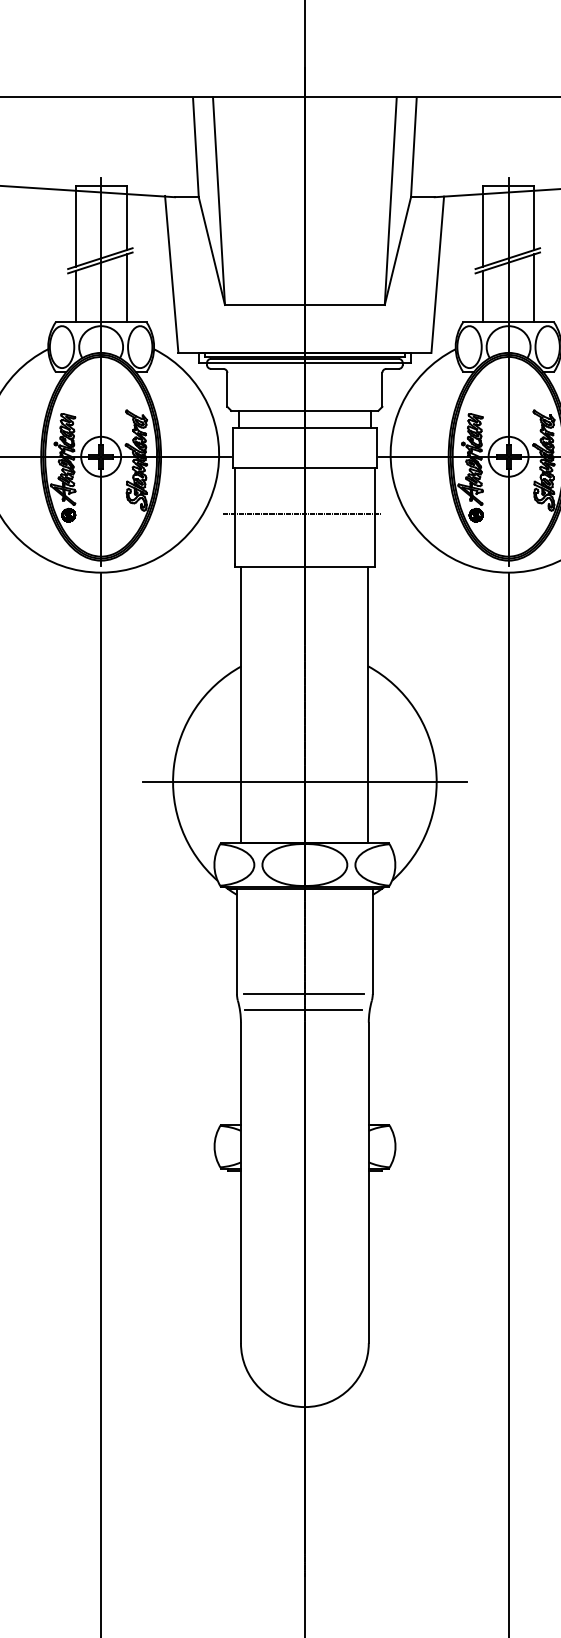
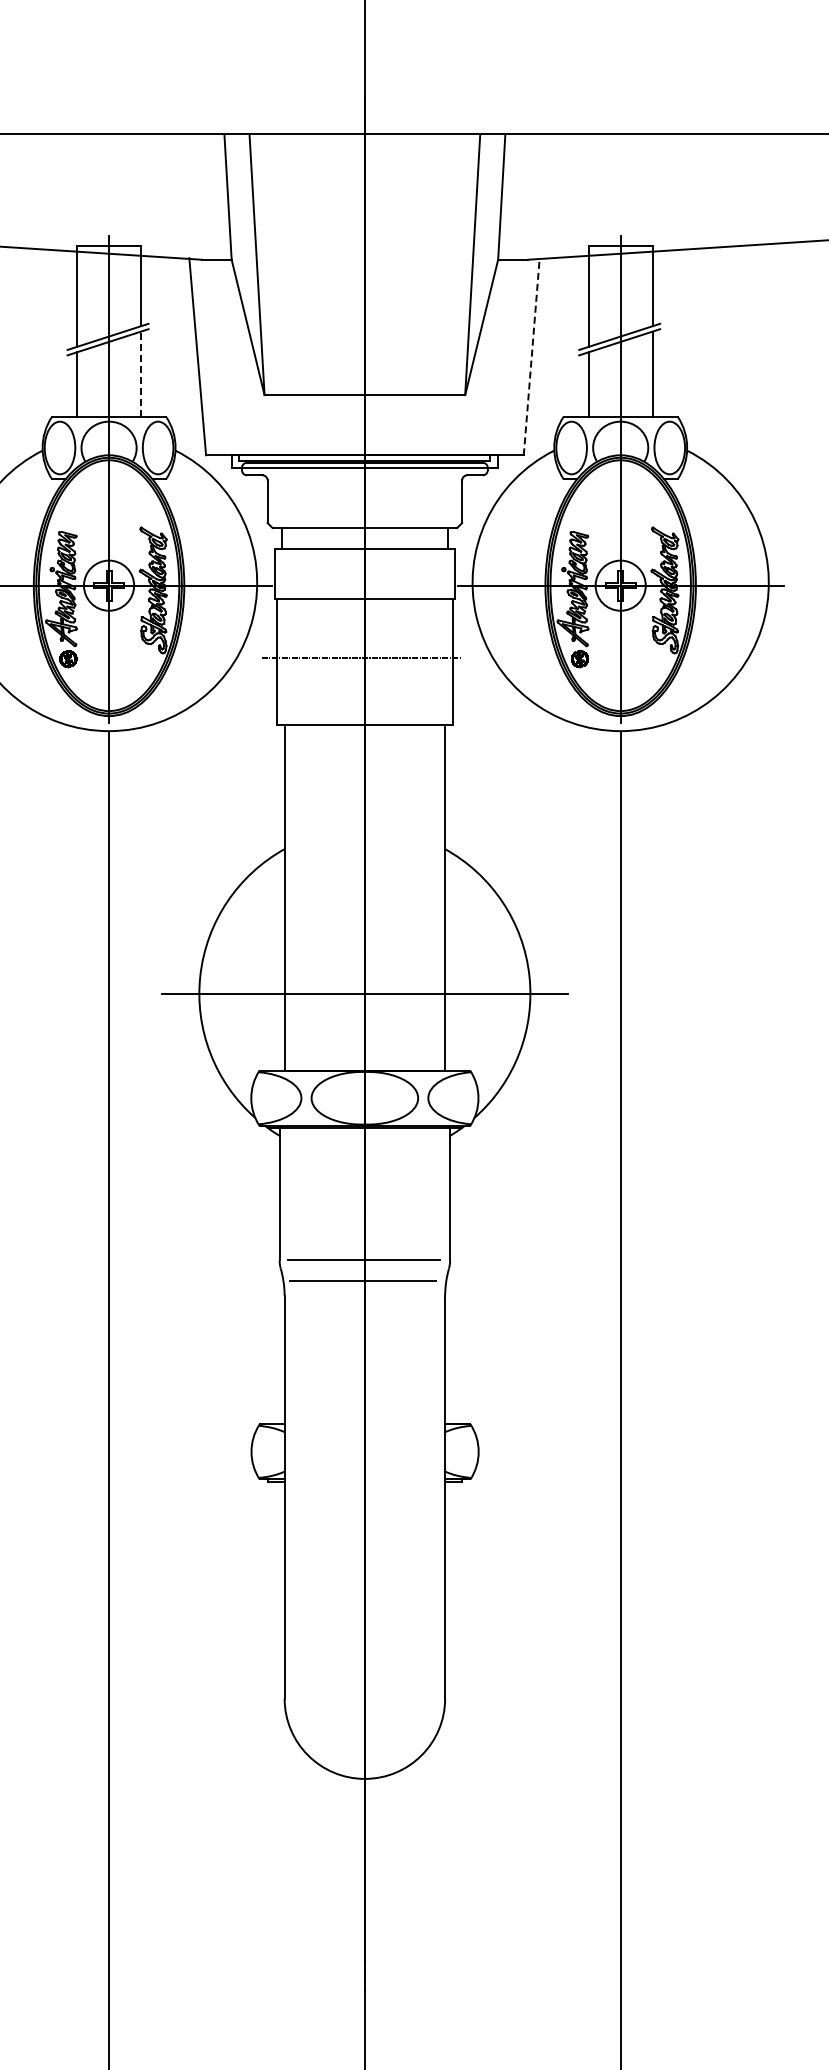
line: (437, 274) -> (531, 356), solid -> dashed
line: (126, 288) -> (140, 374), solid -> dashed

